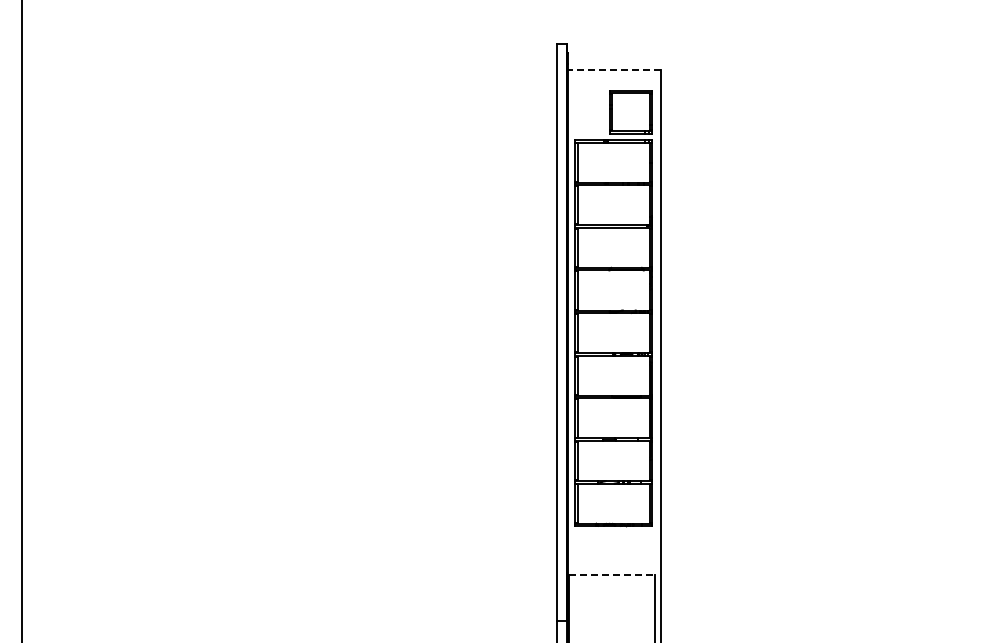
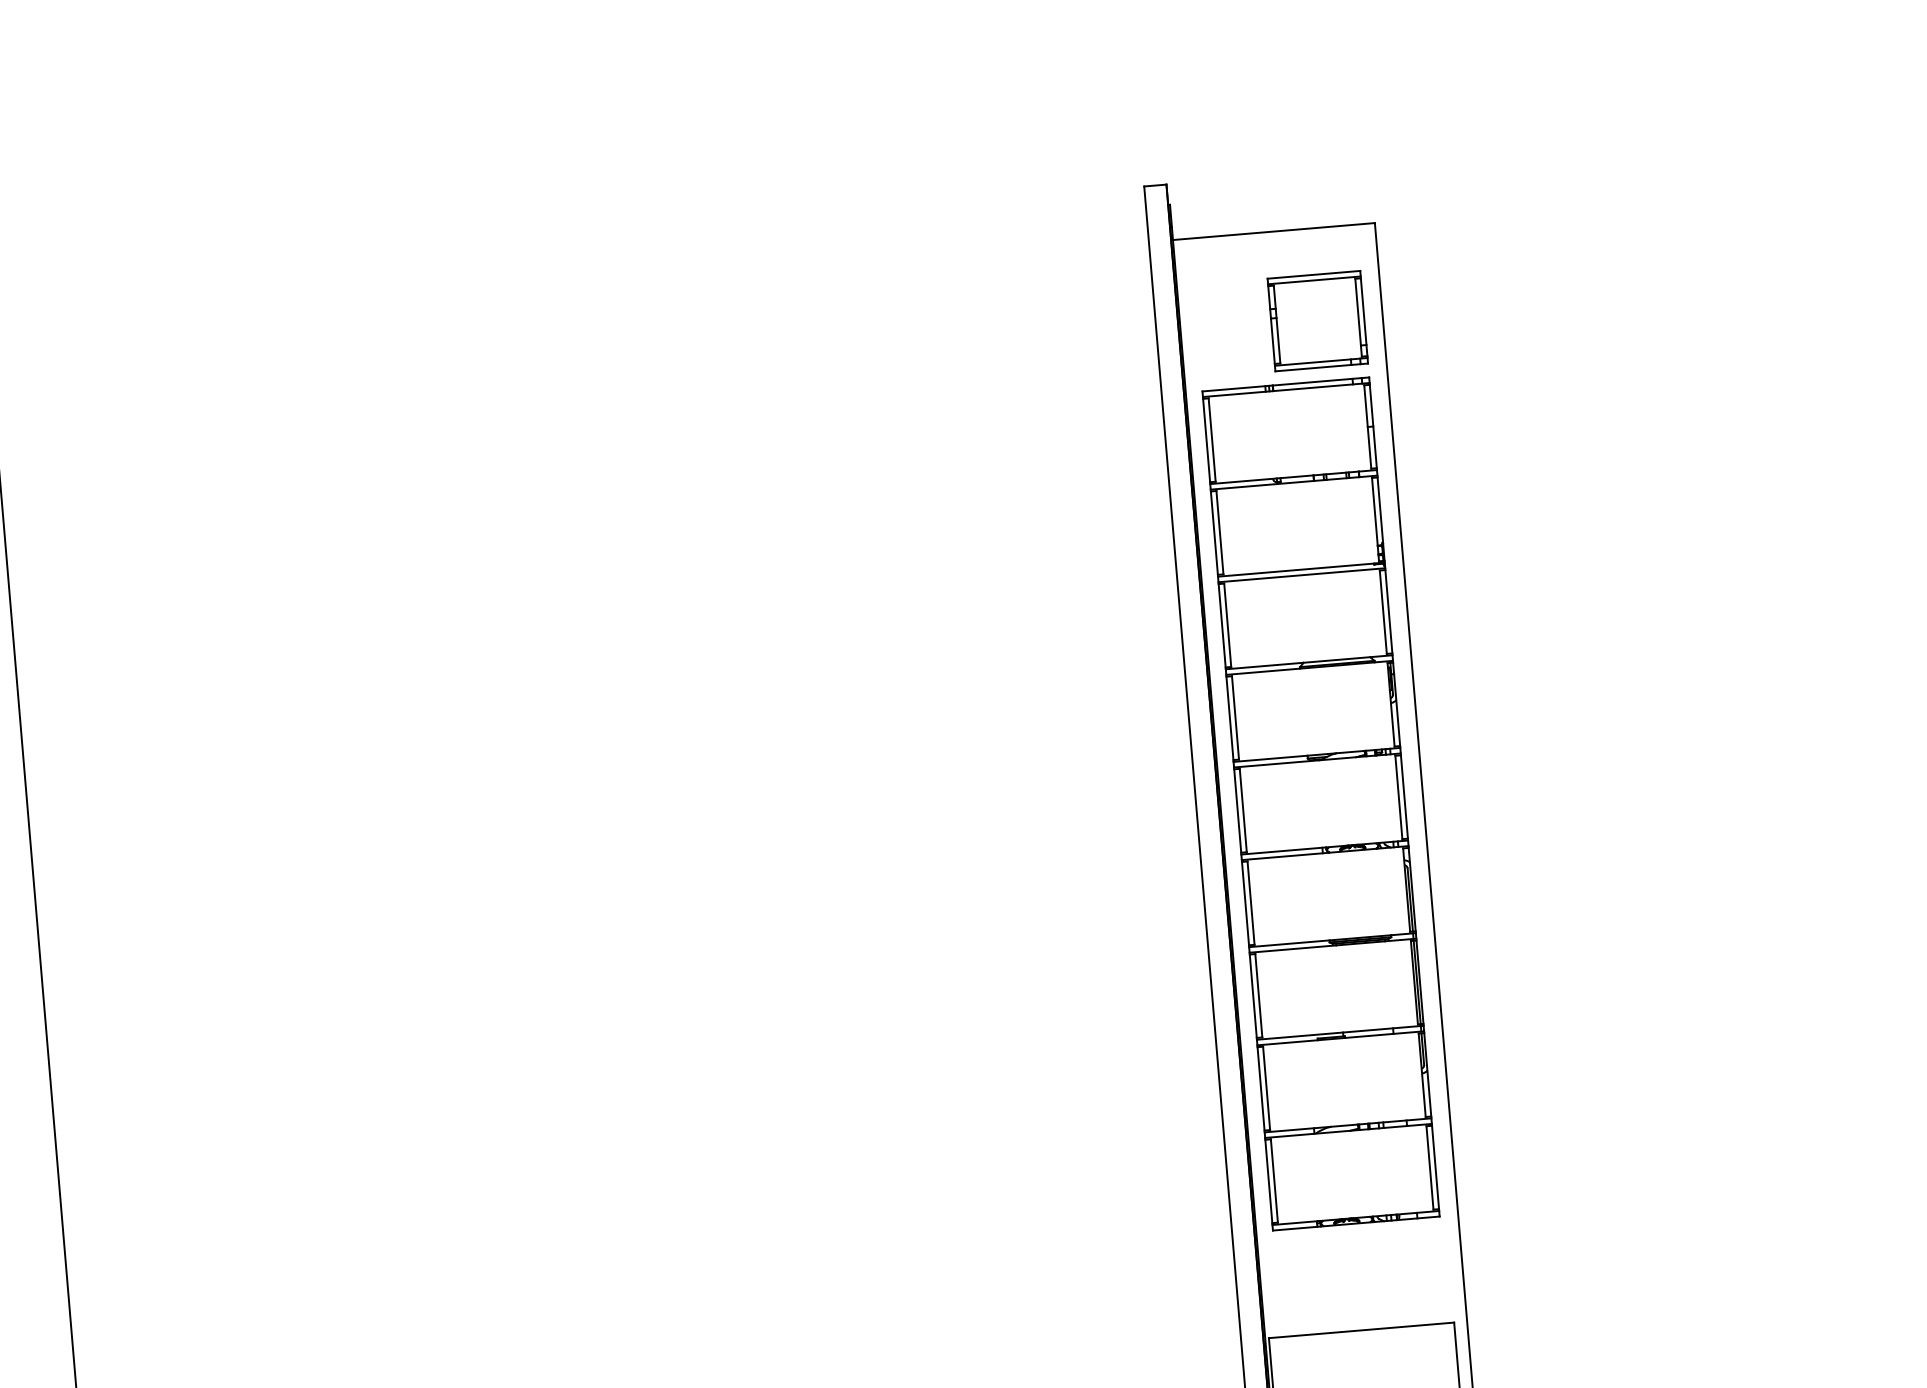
line: (613, 69) -> (1272, 231), dashed -> solid
line: (612, 575) -> (1362, 1330), dashed -> solid

